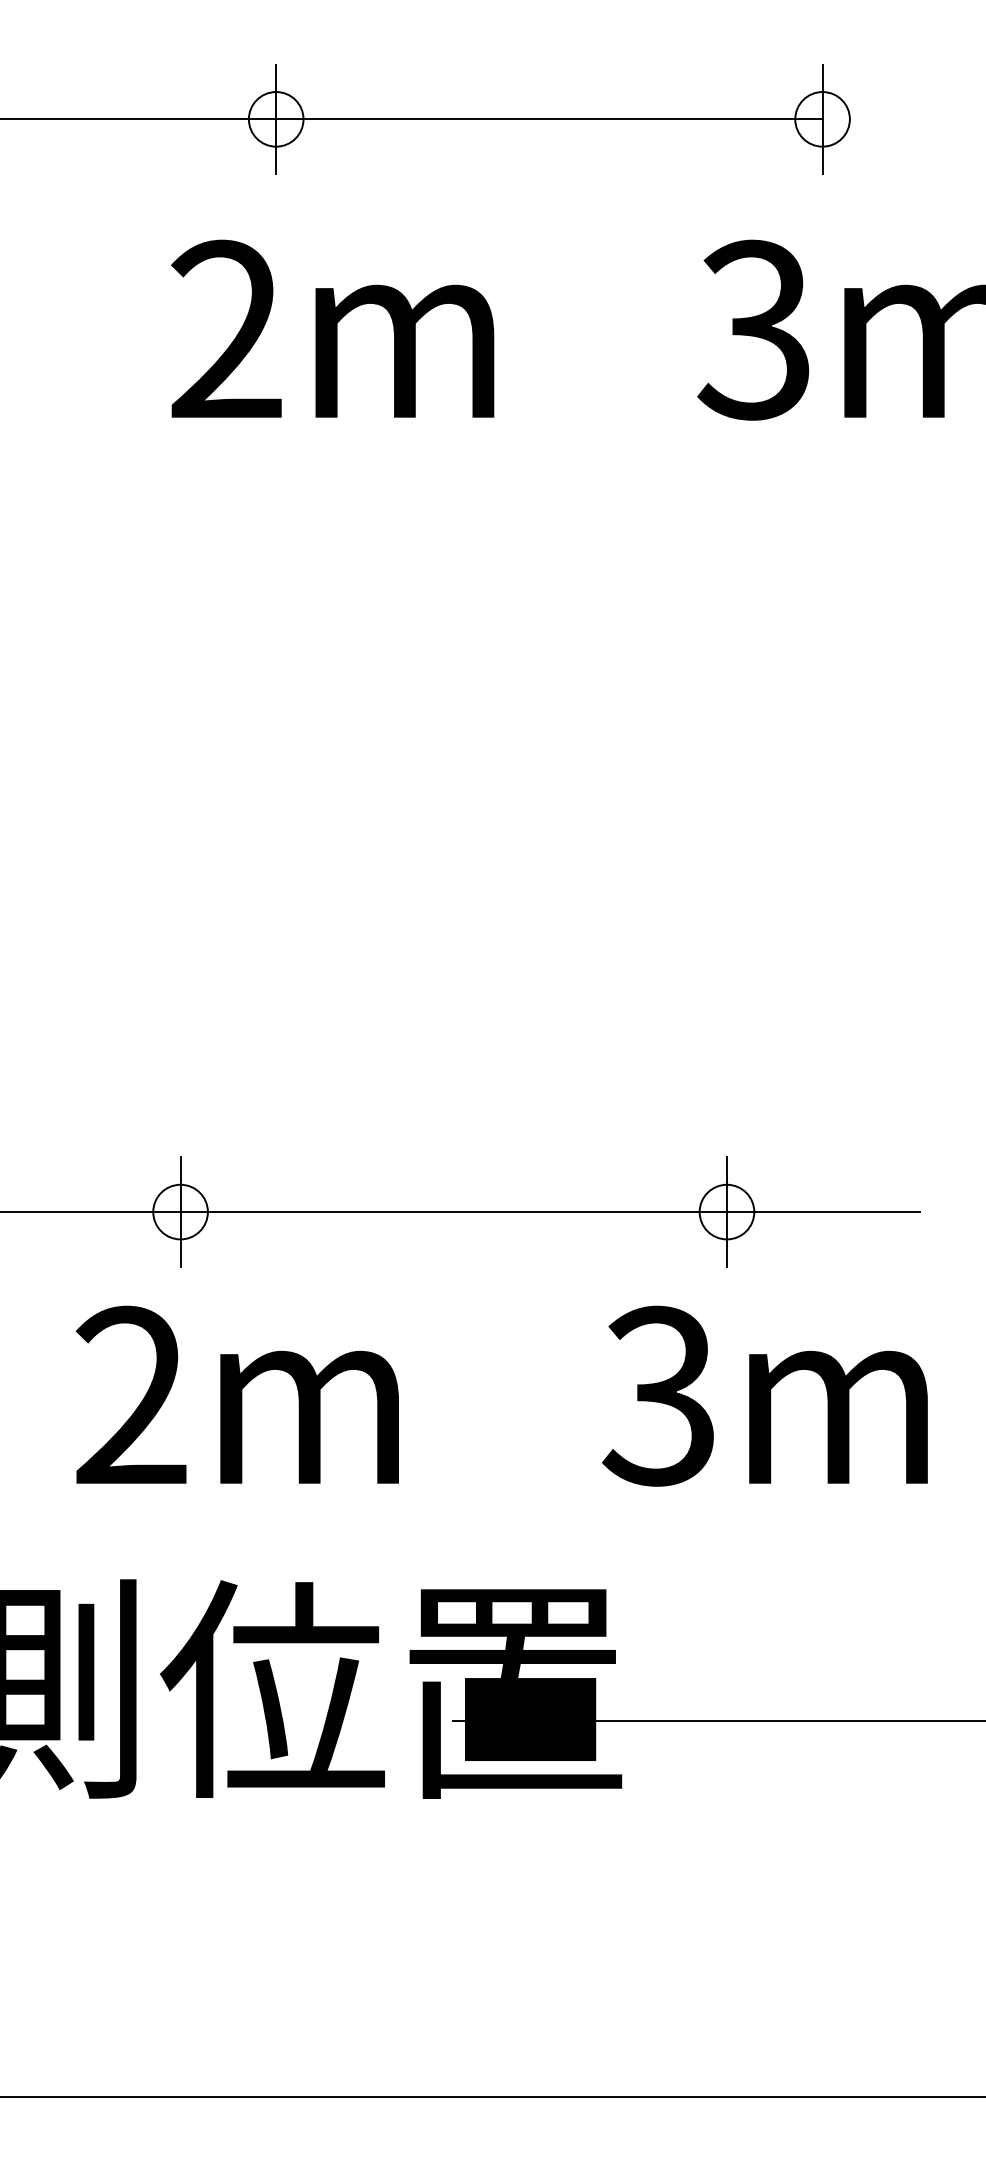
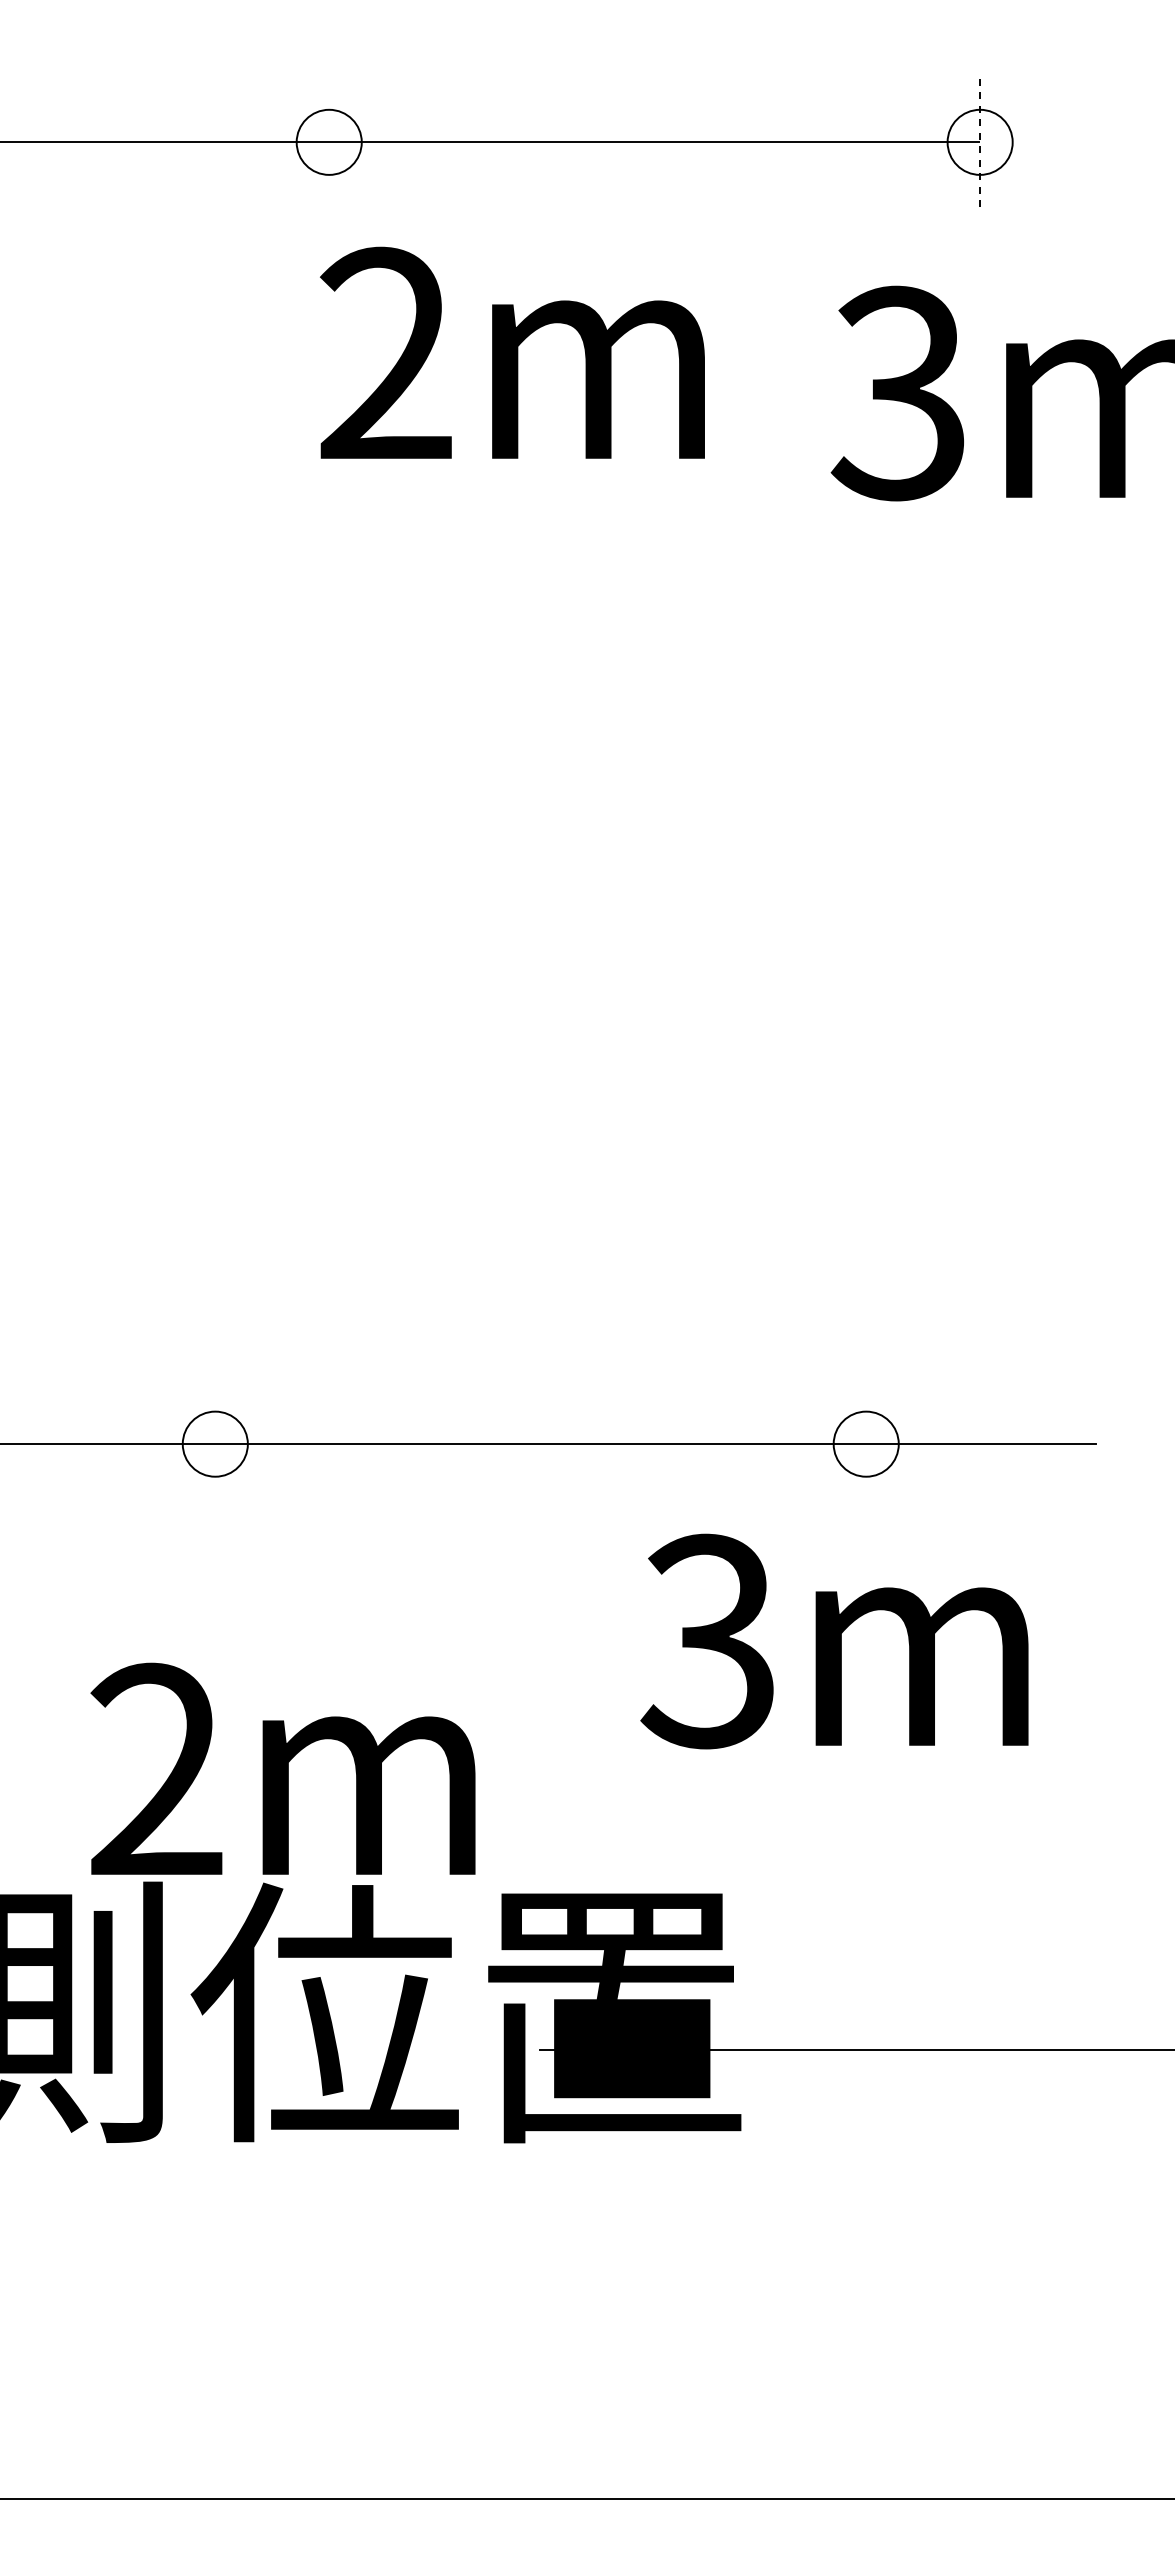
line: (822, 118) -> (980, 141), solid -> dashed
line: (276, 119) -> (329, 142), removed
text: (332, 328) -> (512, 352), moved
line: (180, 1212) -> (215, 1444), removed
line: (727, 1212) -> (866, 1444), removed
text: (236, 1394) -> (282, 1768), moved
text: (764, 1396) -> (834, 1641), moved

